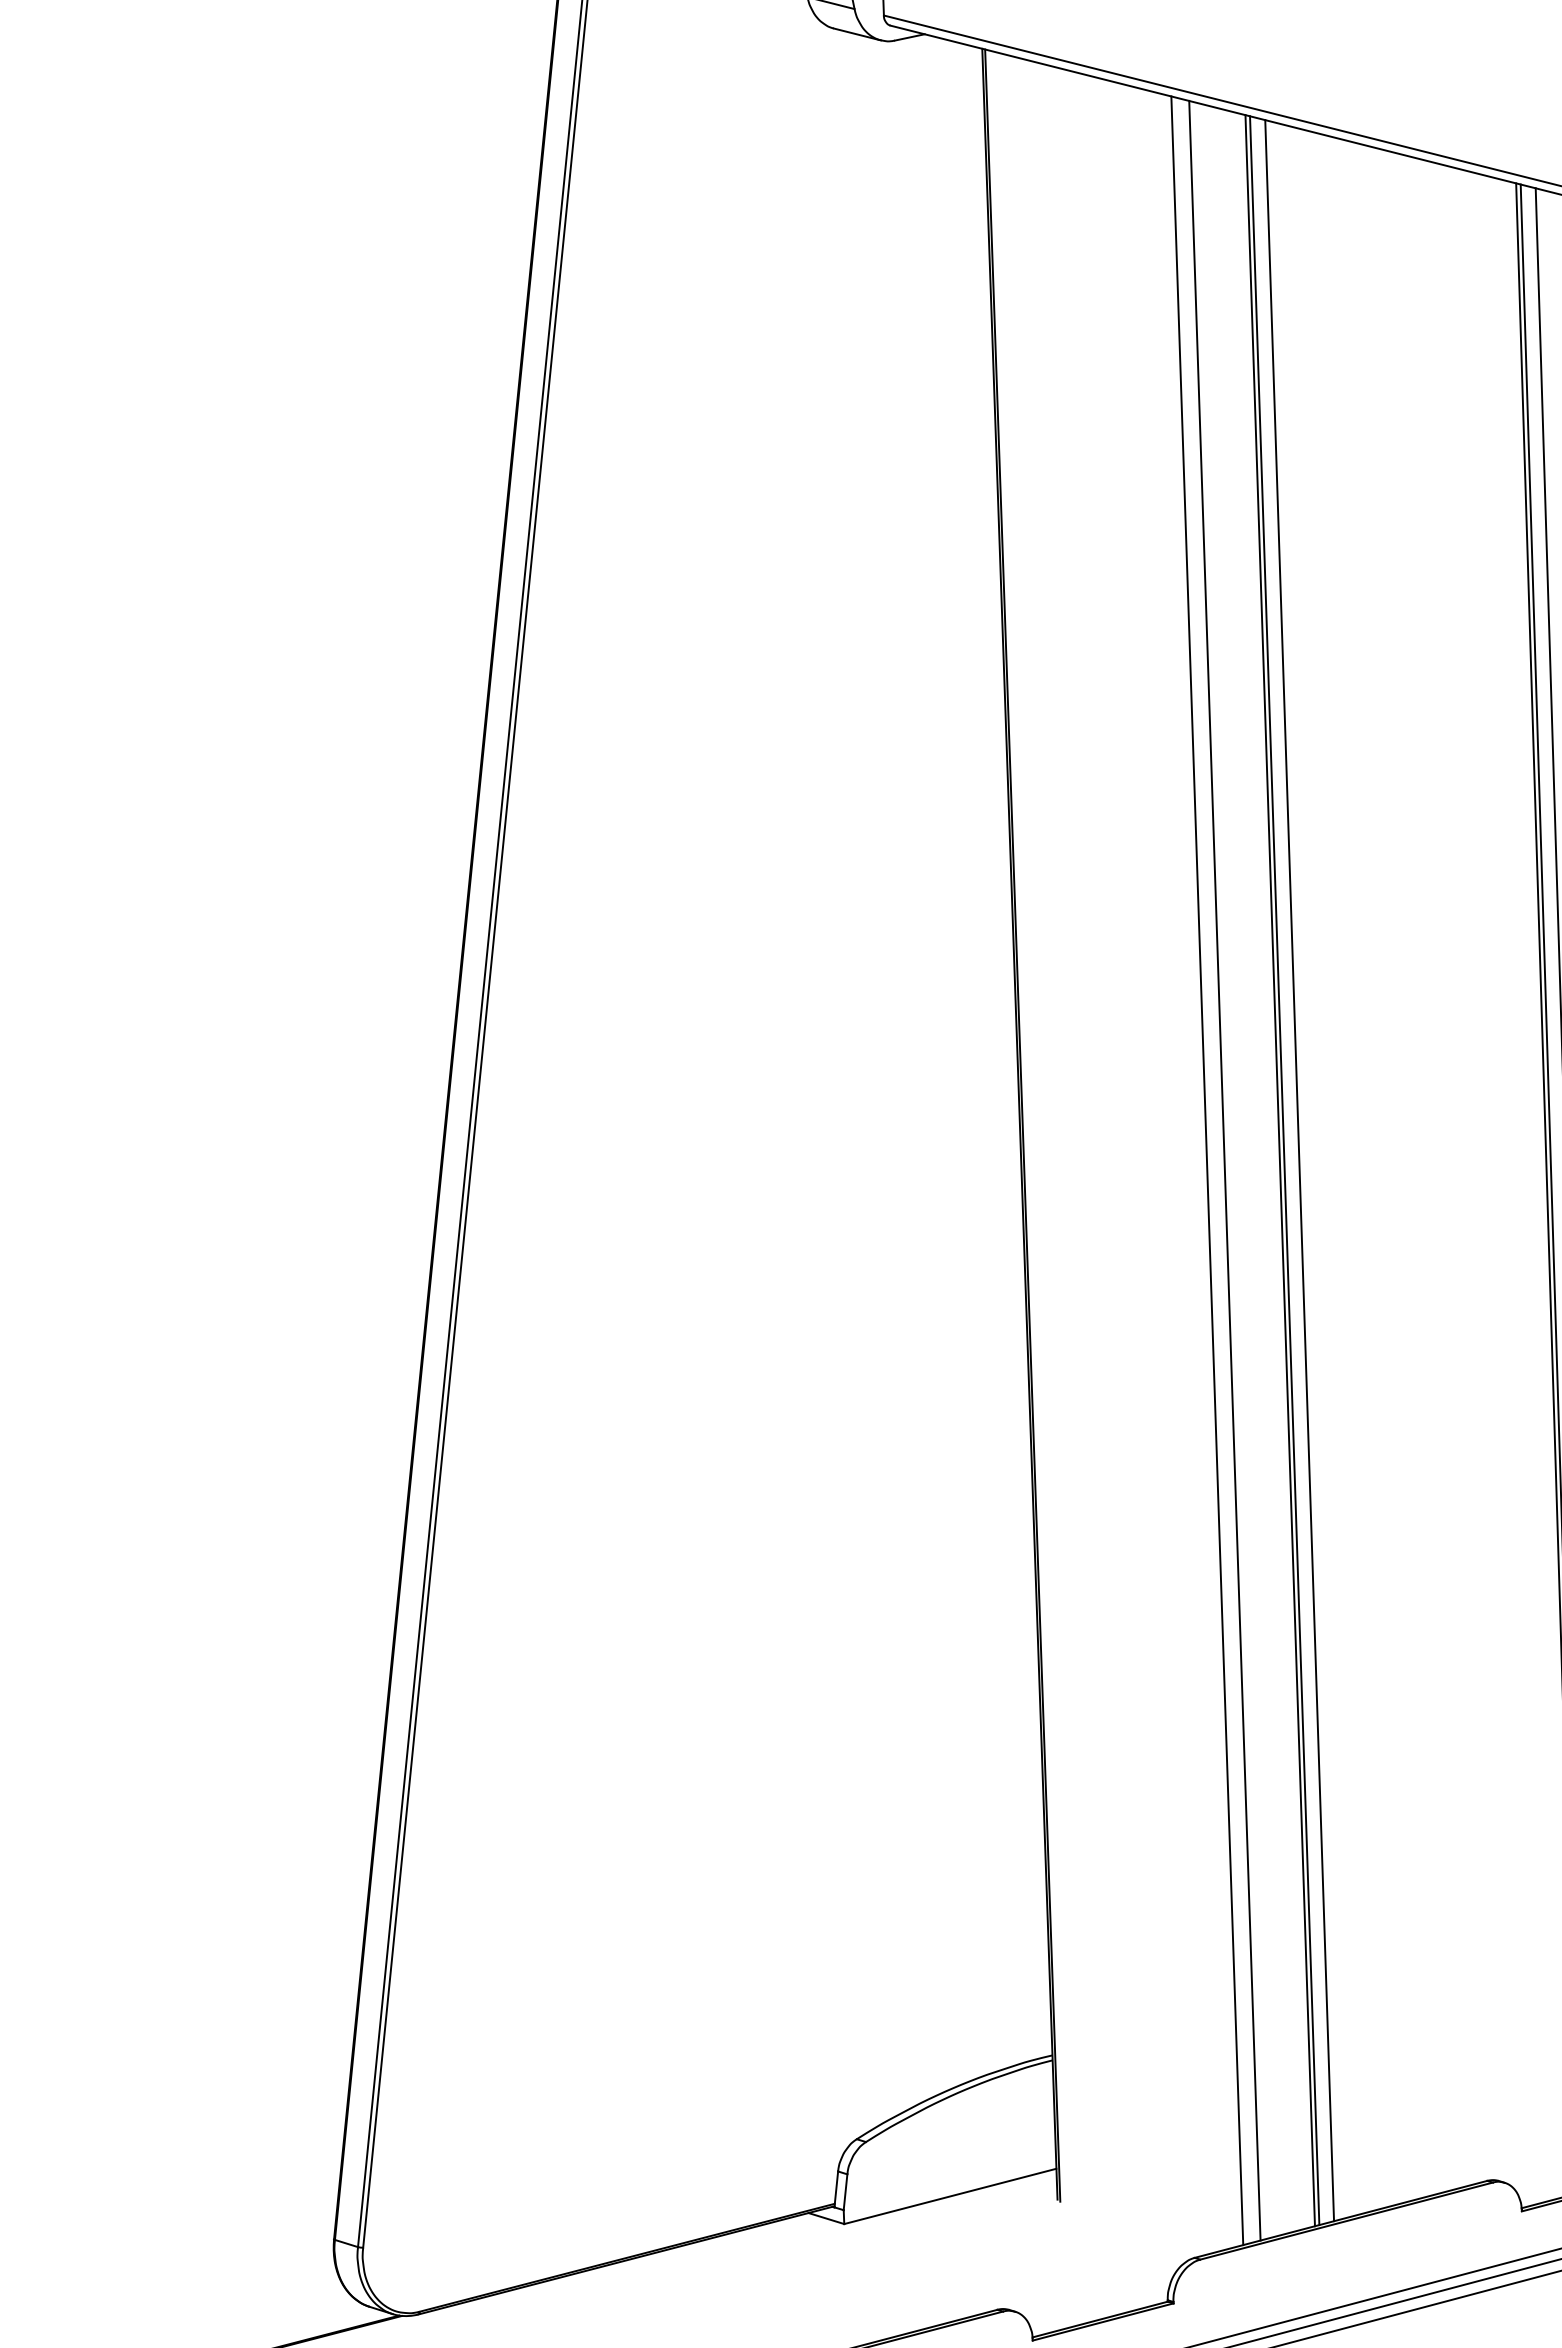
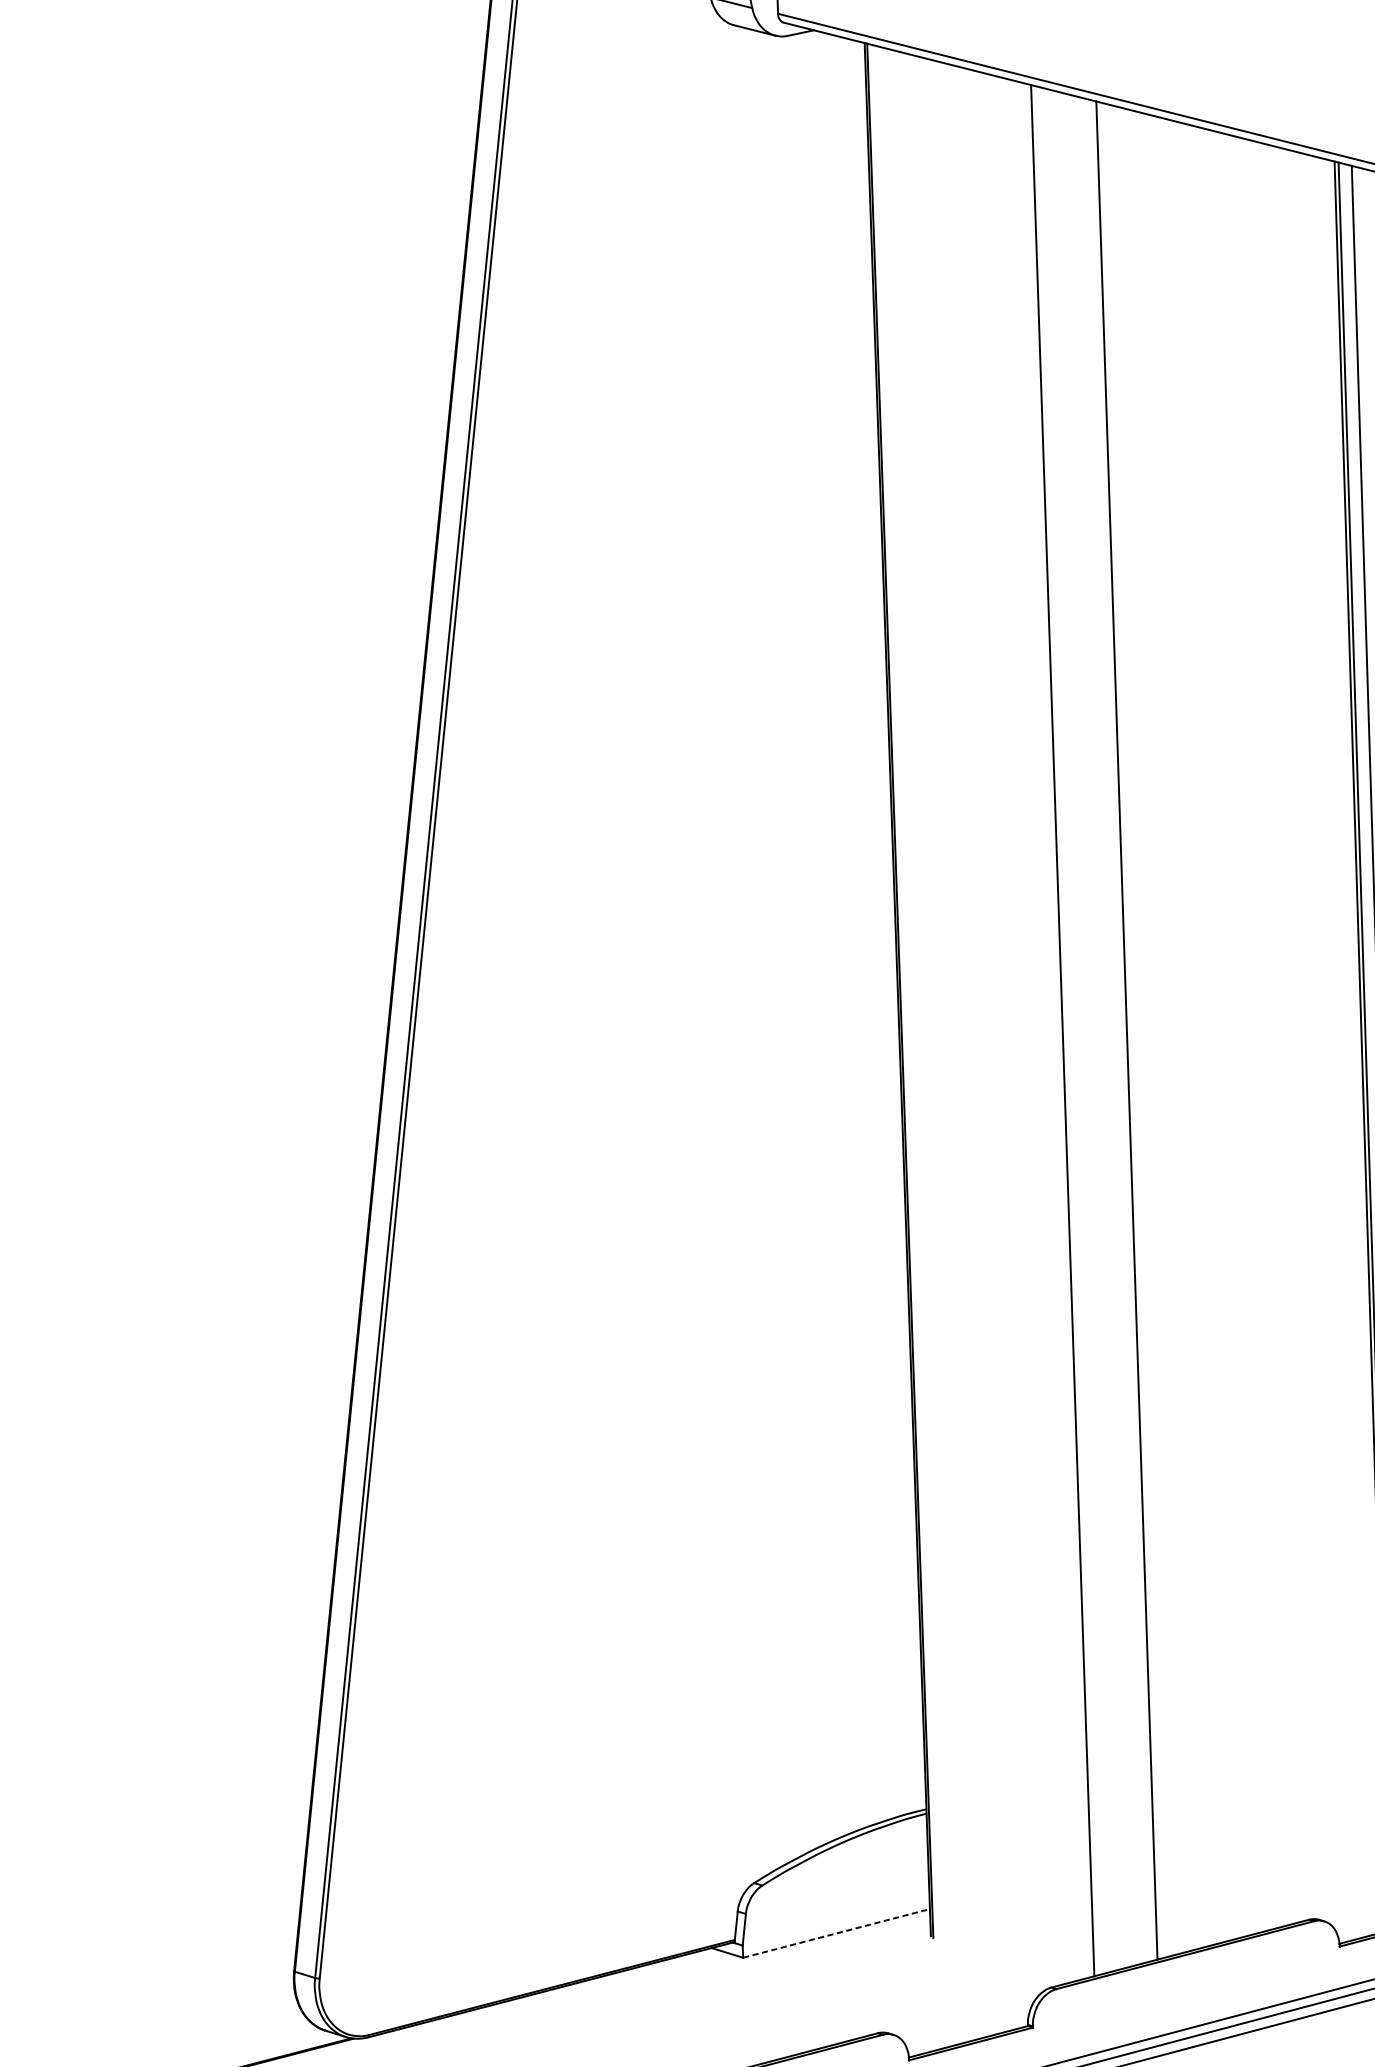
line: (1224, 1170) -> (1077, 1030), removed
line: (1284, 1170) -> (1130, 1030), removed
line: (1299, 1170) -> (1143, 1030), removed
line: (950, 2196) -> (836, 1933), solid -> dashed

